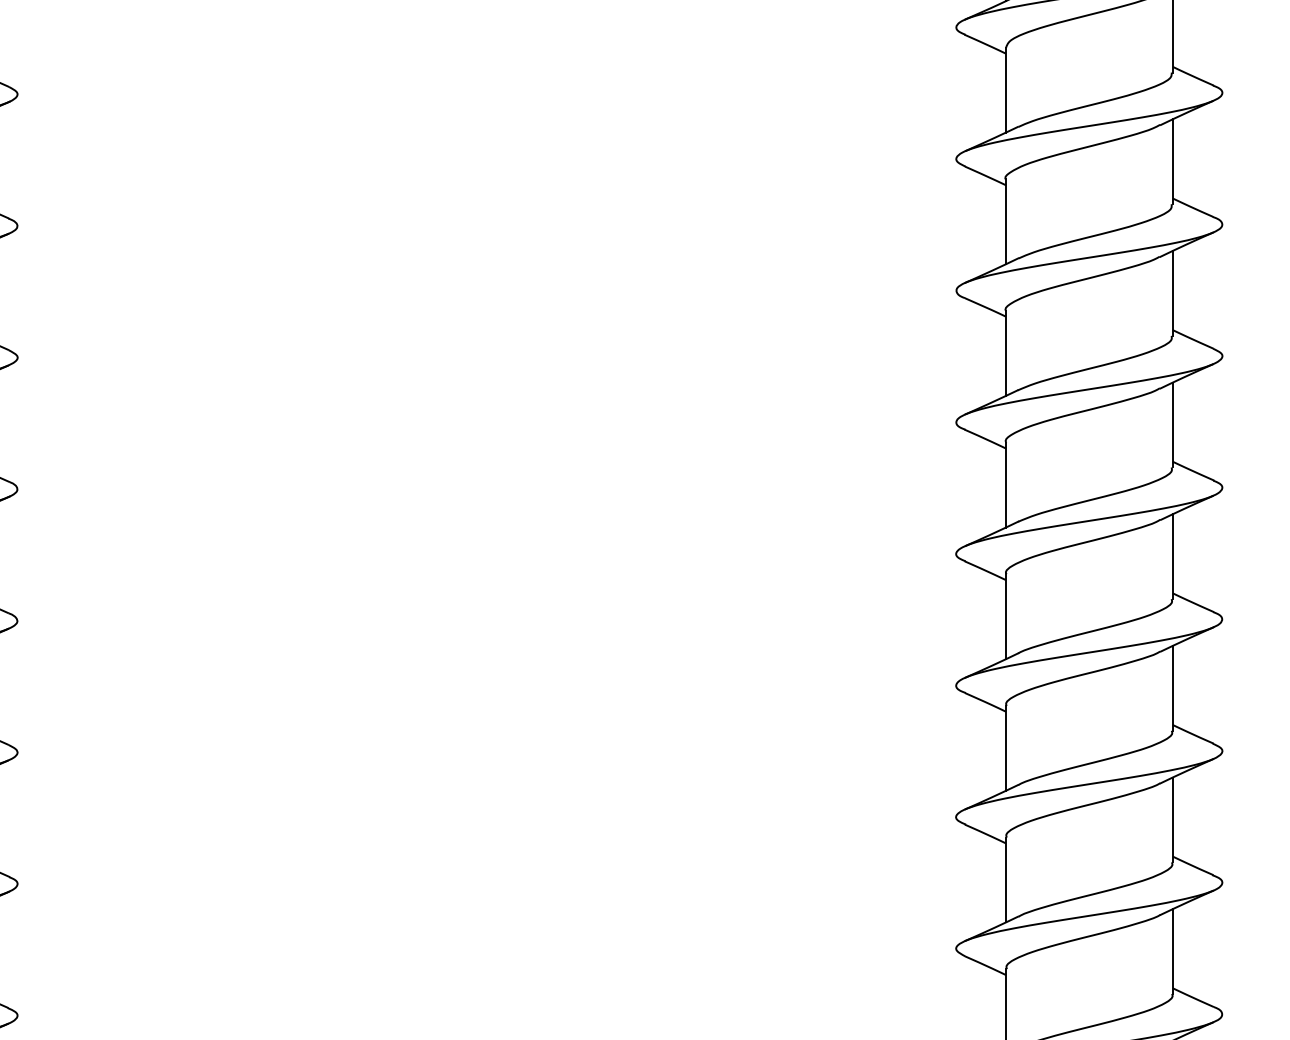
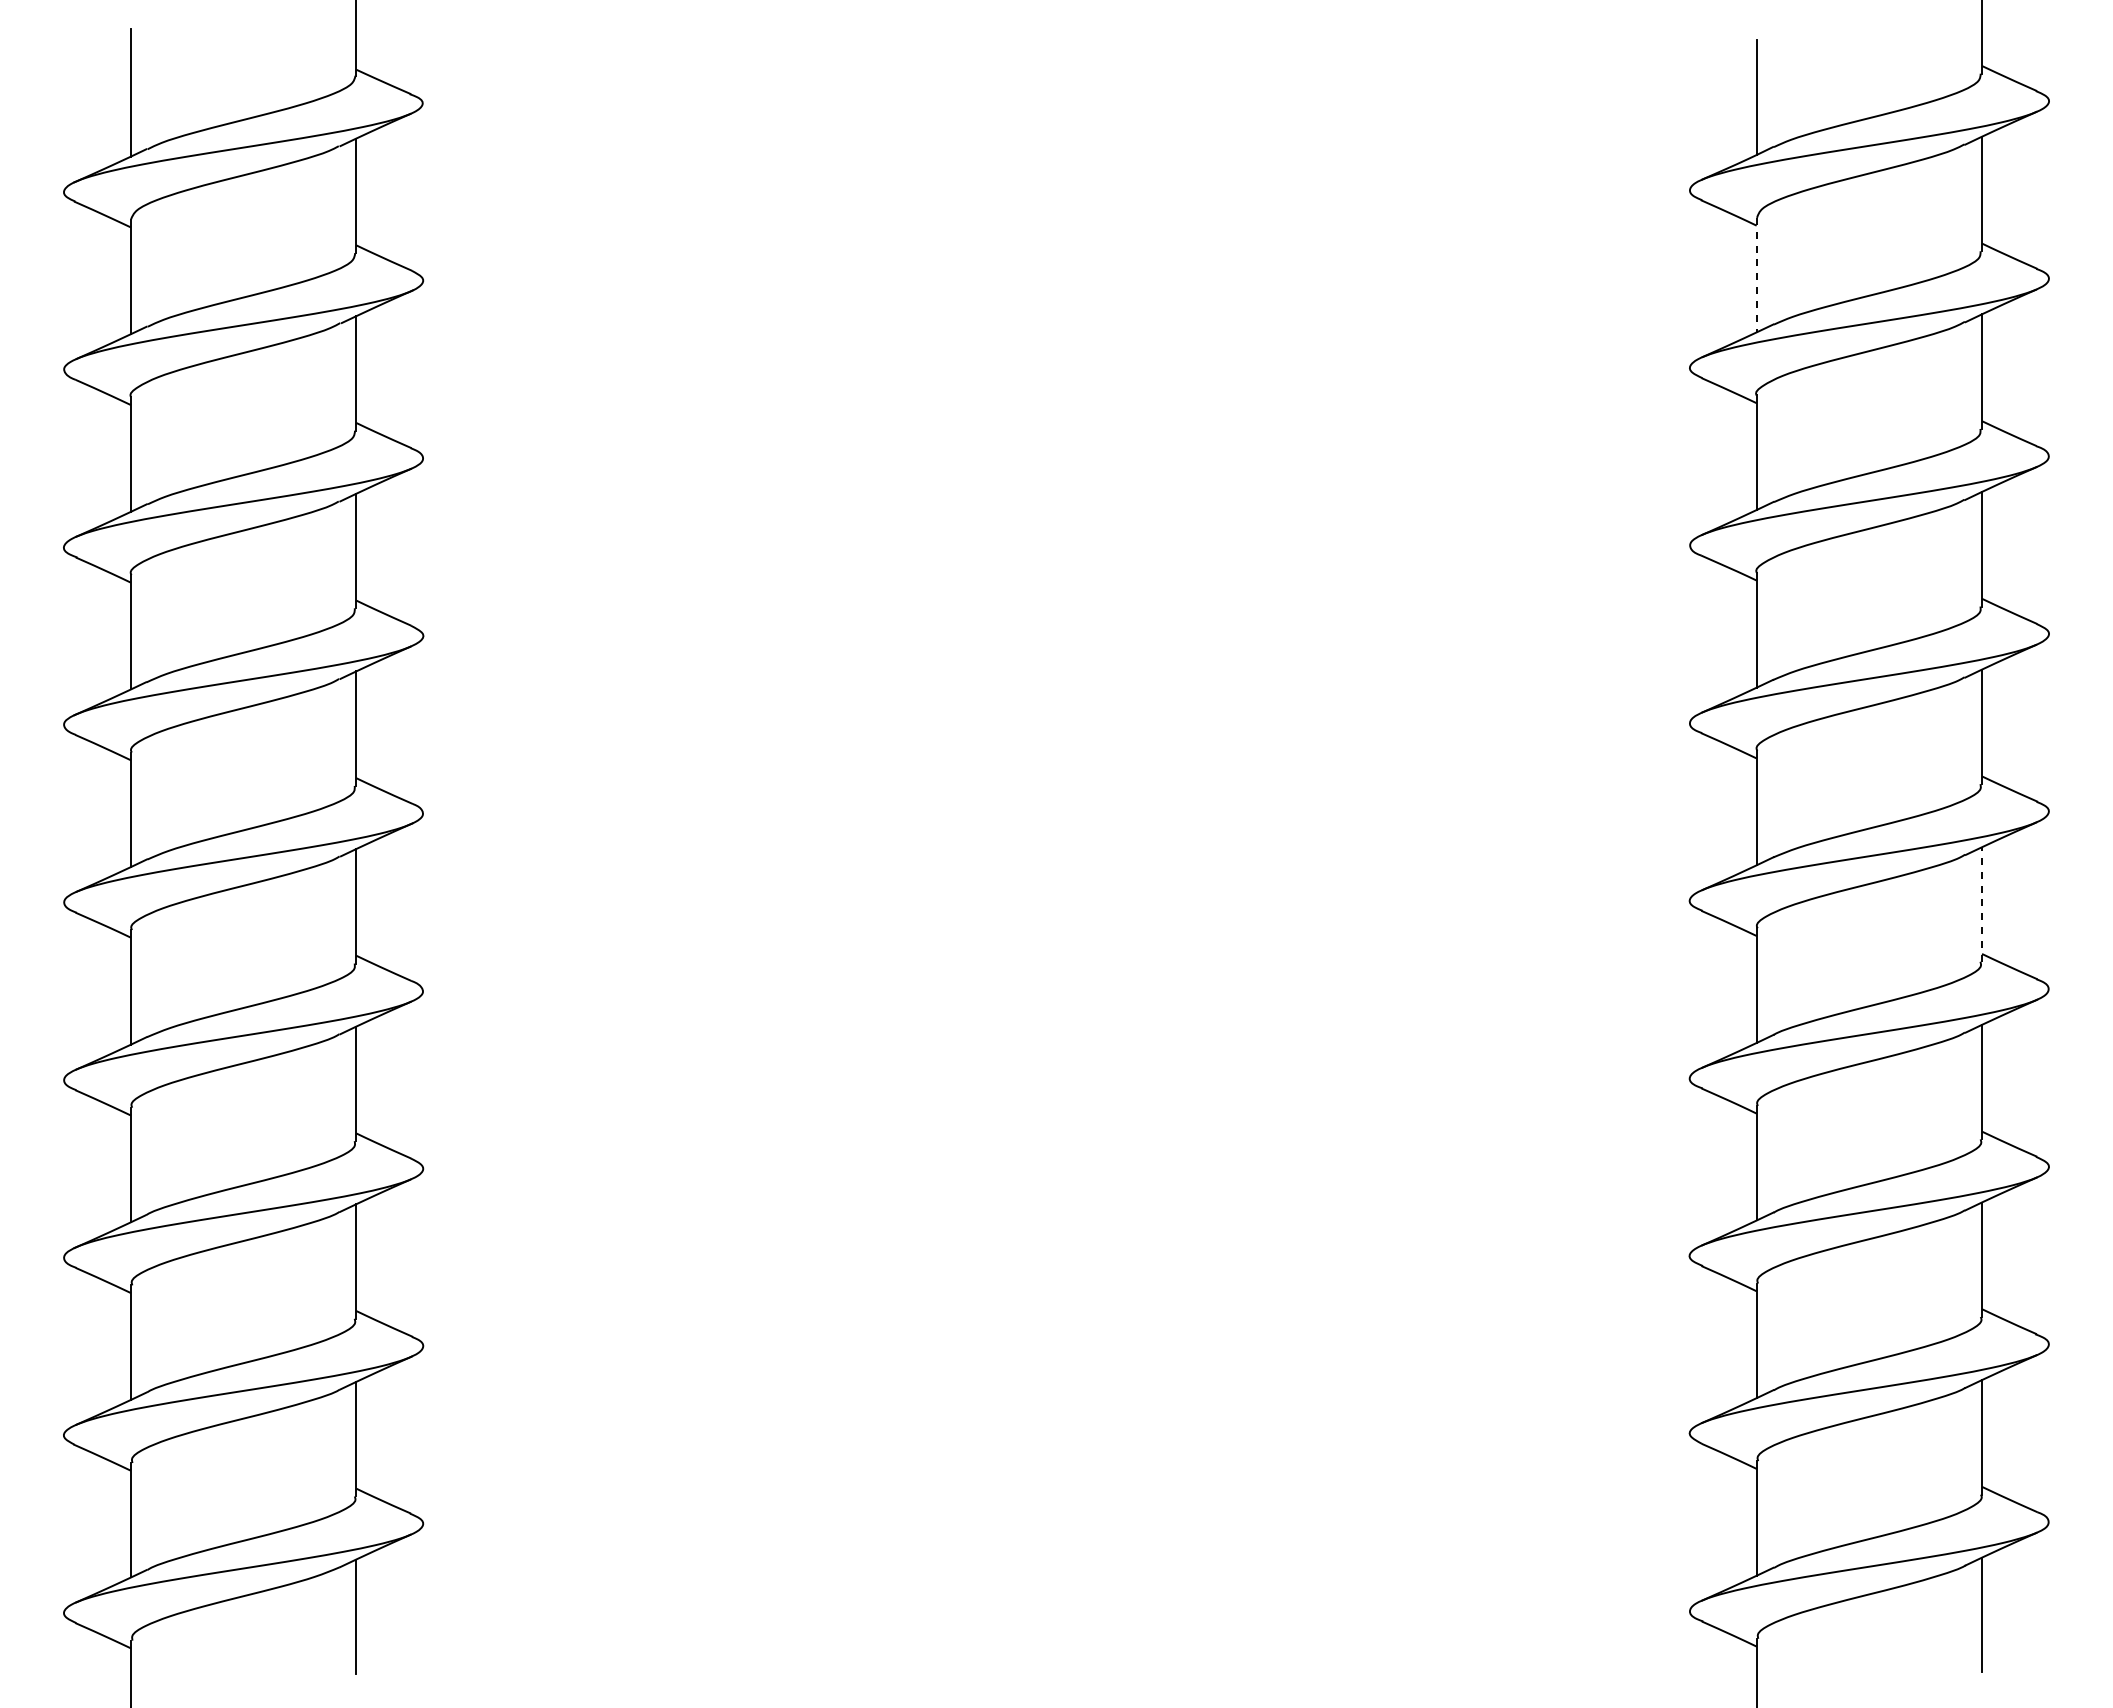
line: (1005, 90) -> (1756, 275), solid -> dashed
line: (1173, 556) -> (1982, 904), solid -> dashed

